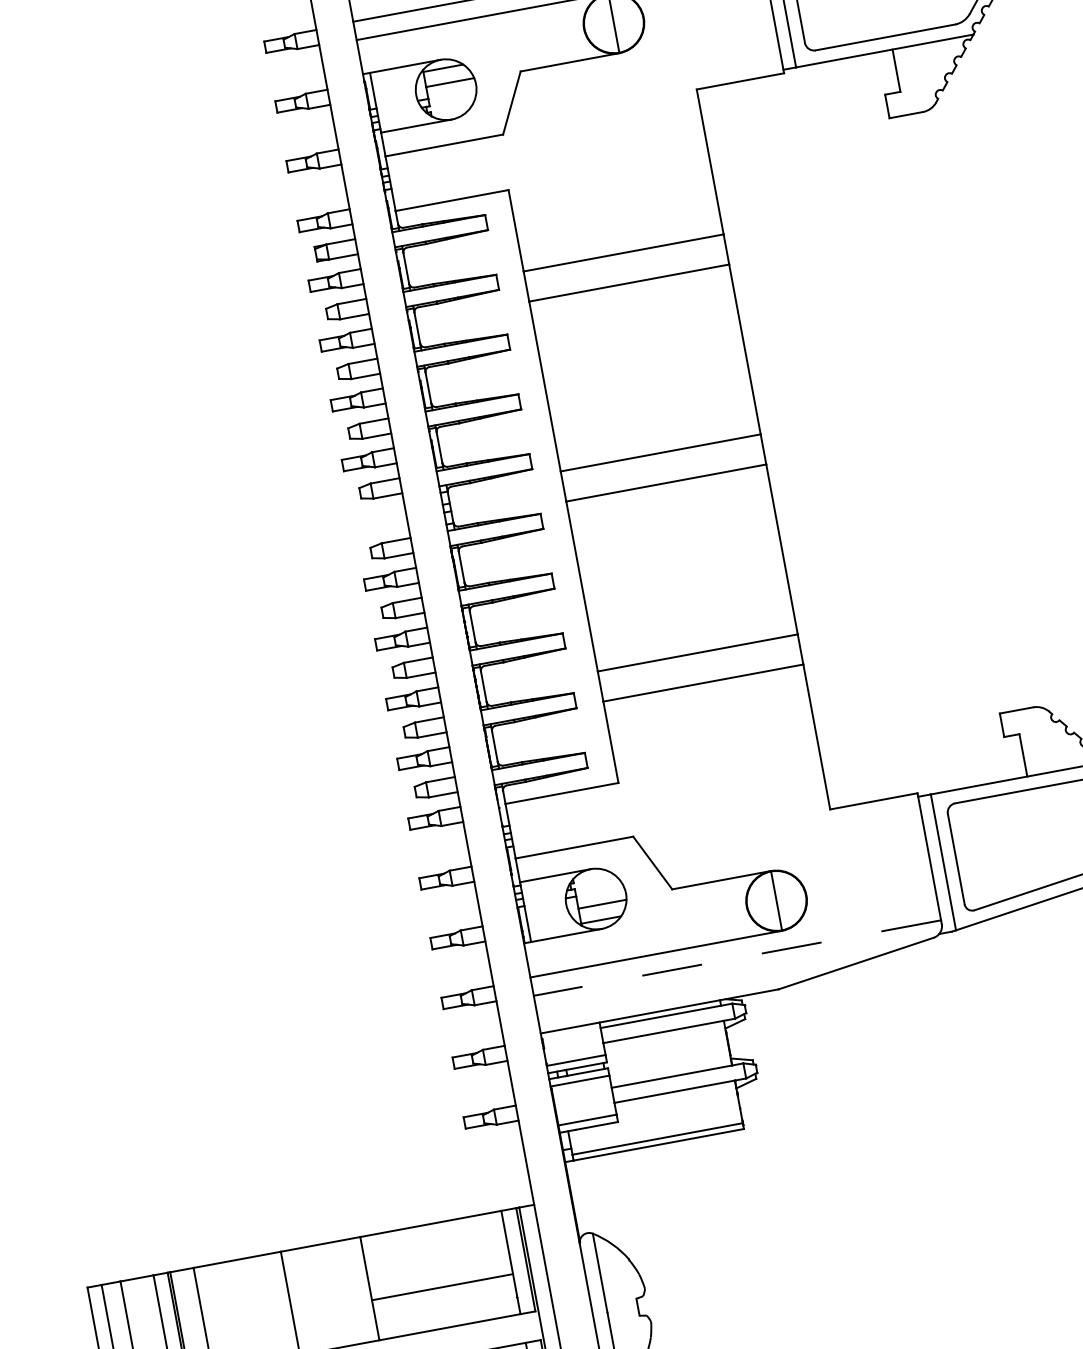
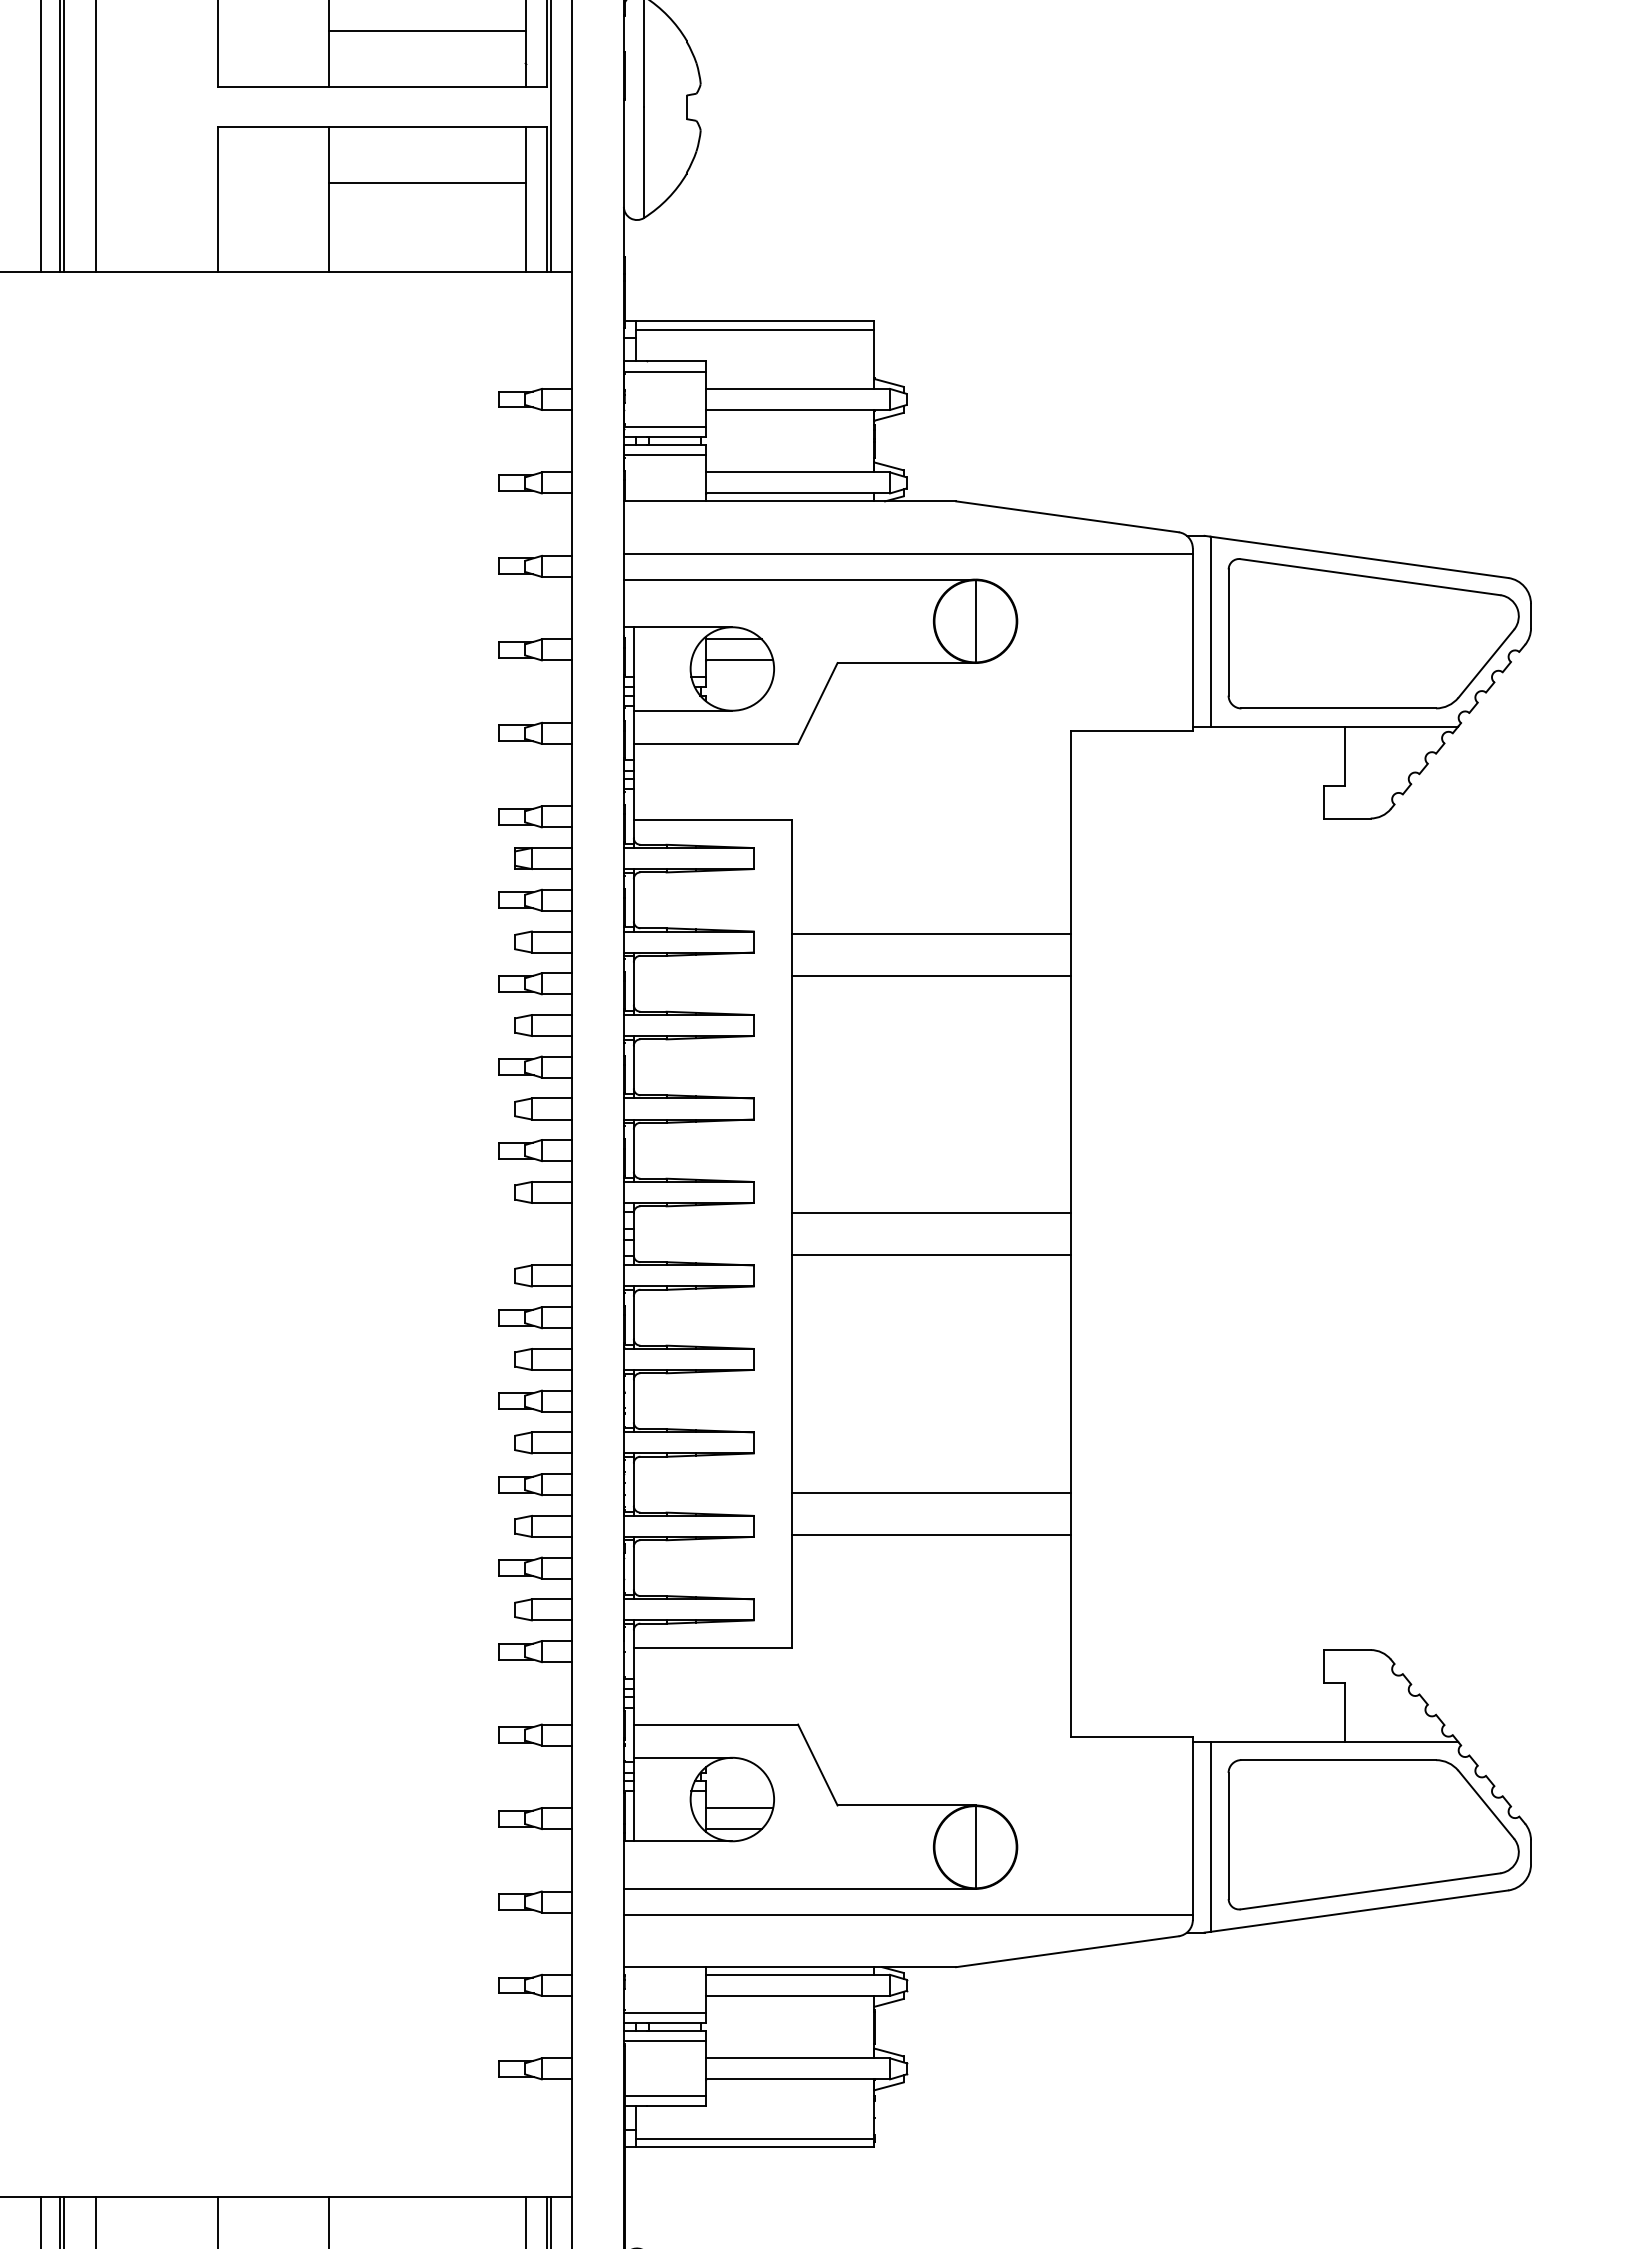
line: (736, 958) -> (907, 1914), dashed -> solid

